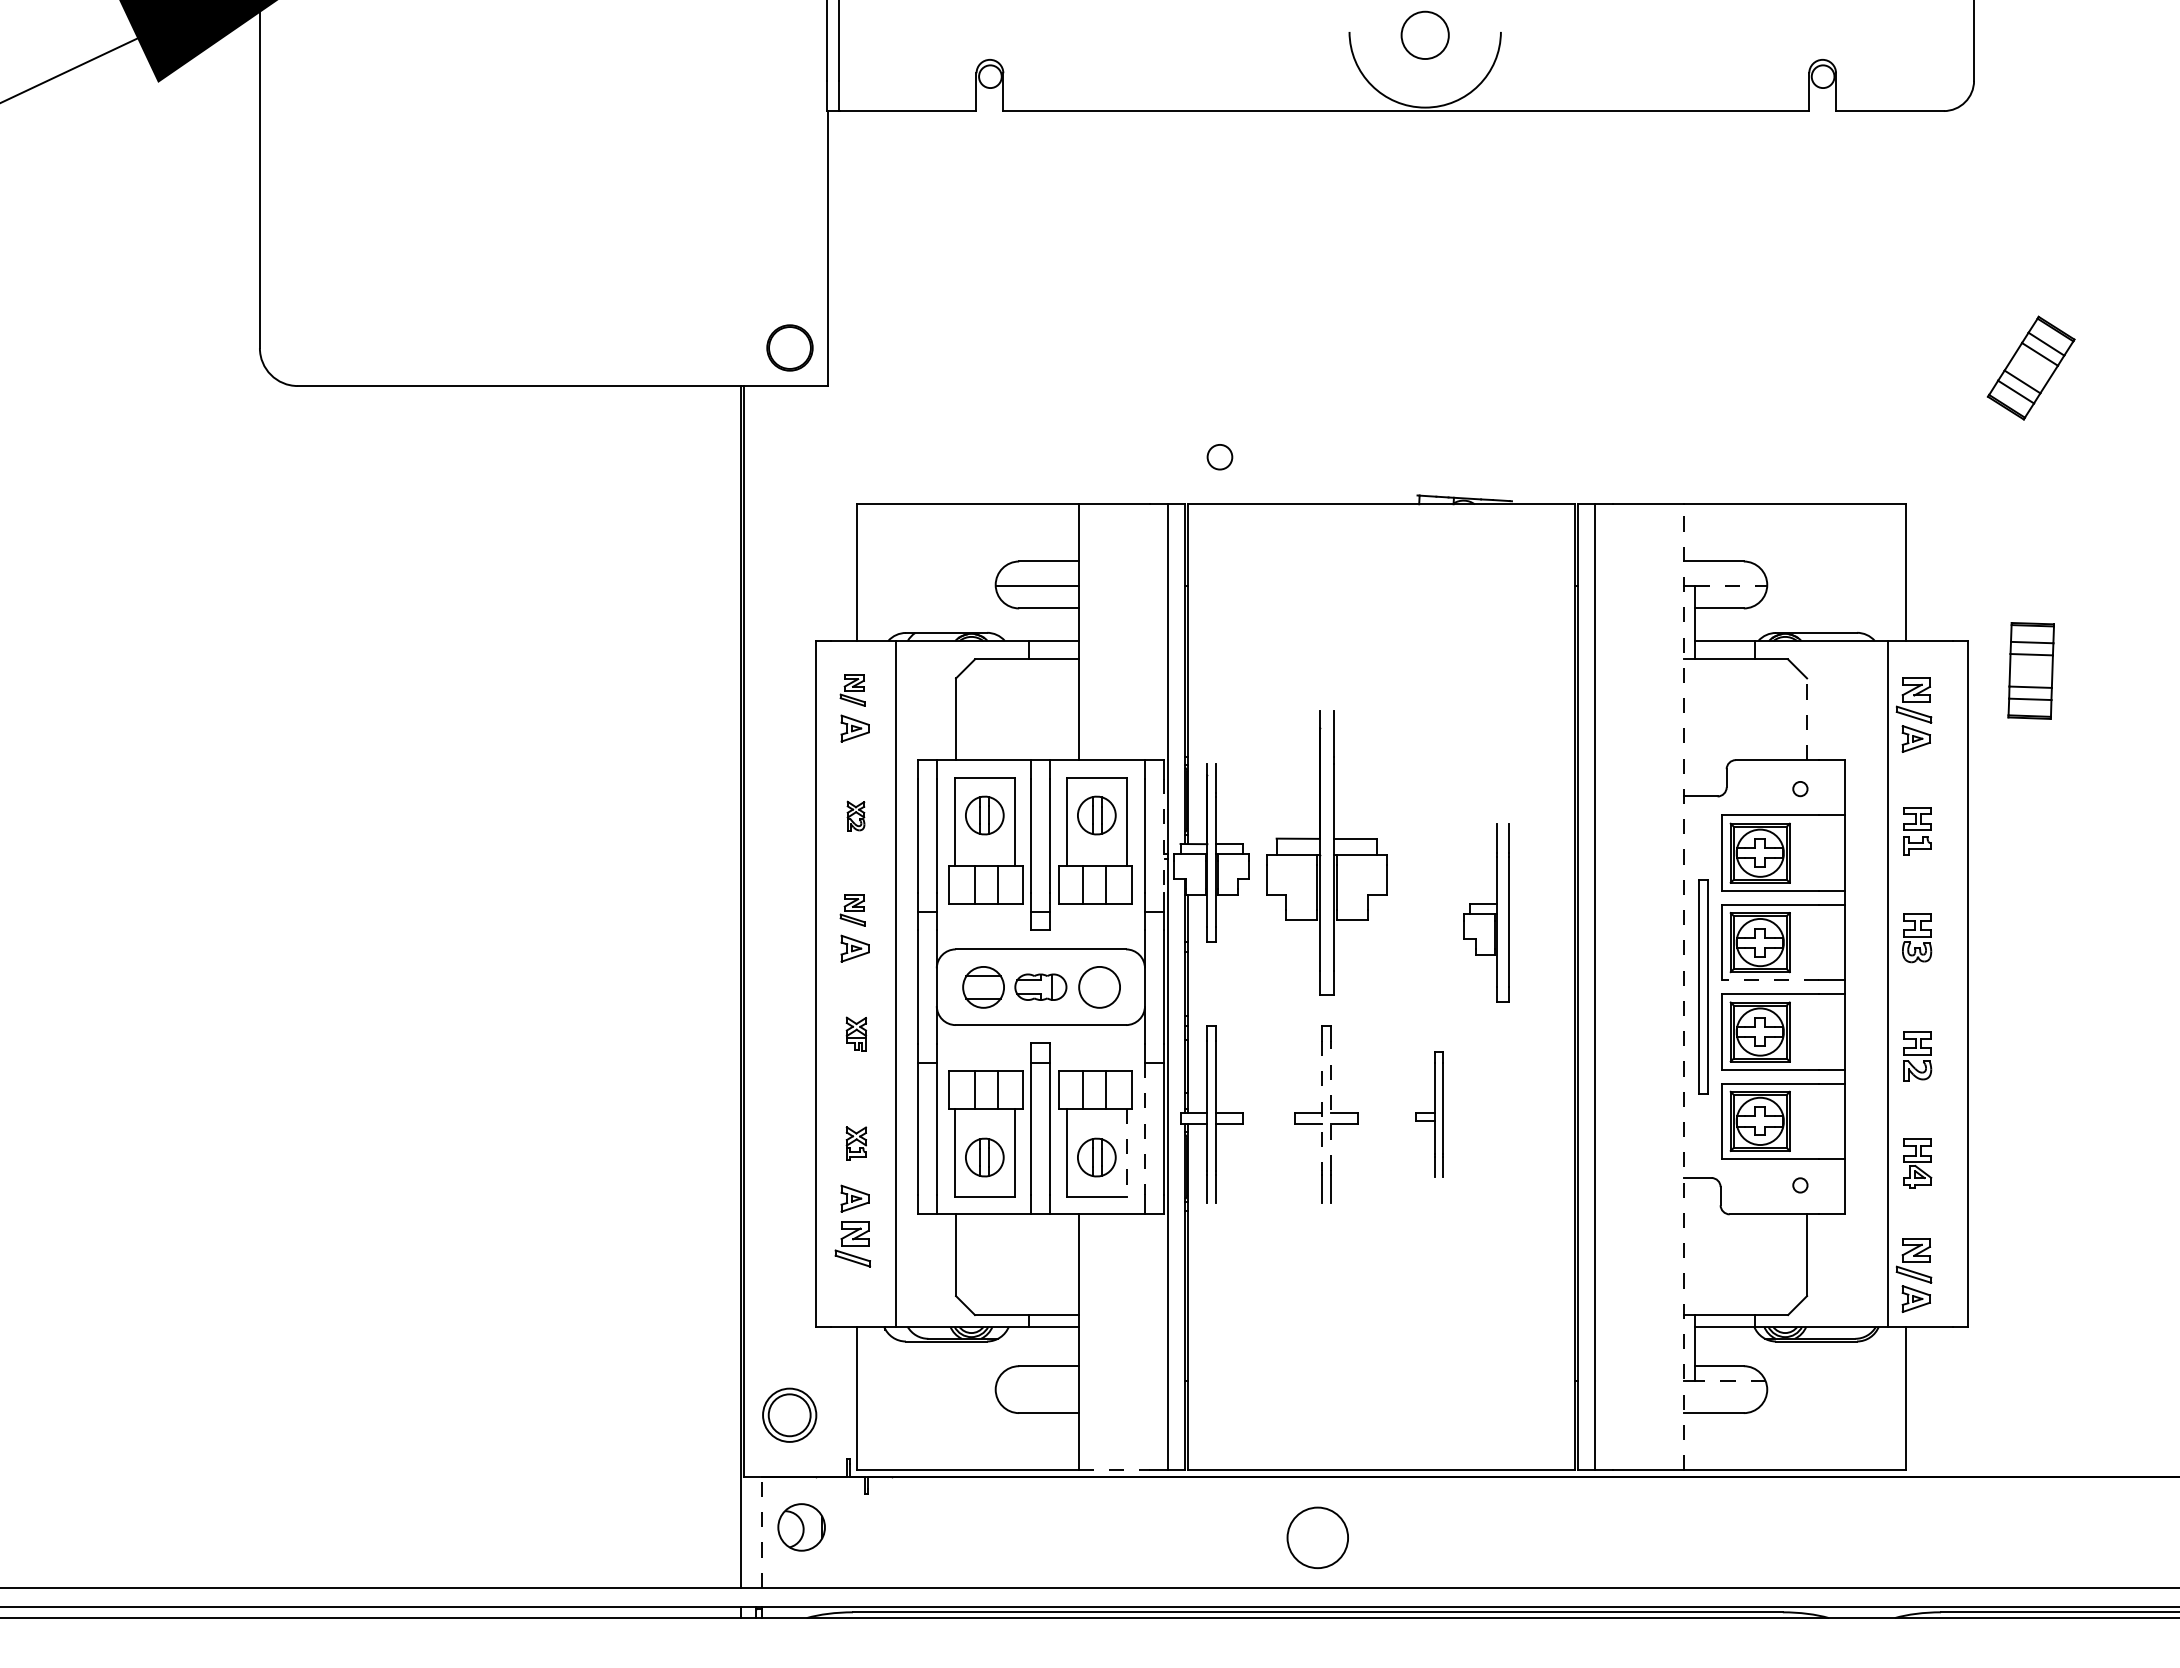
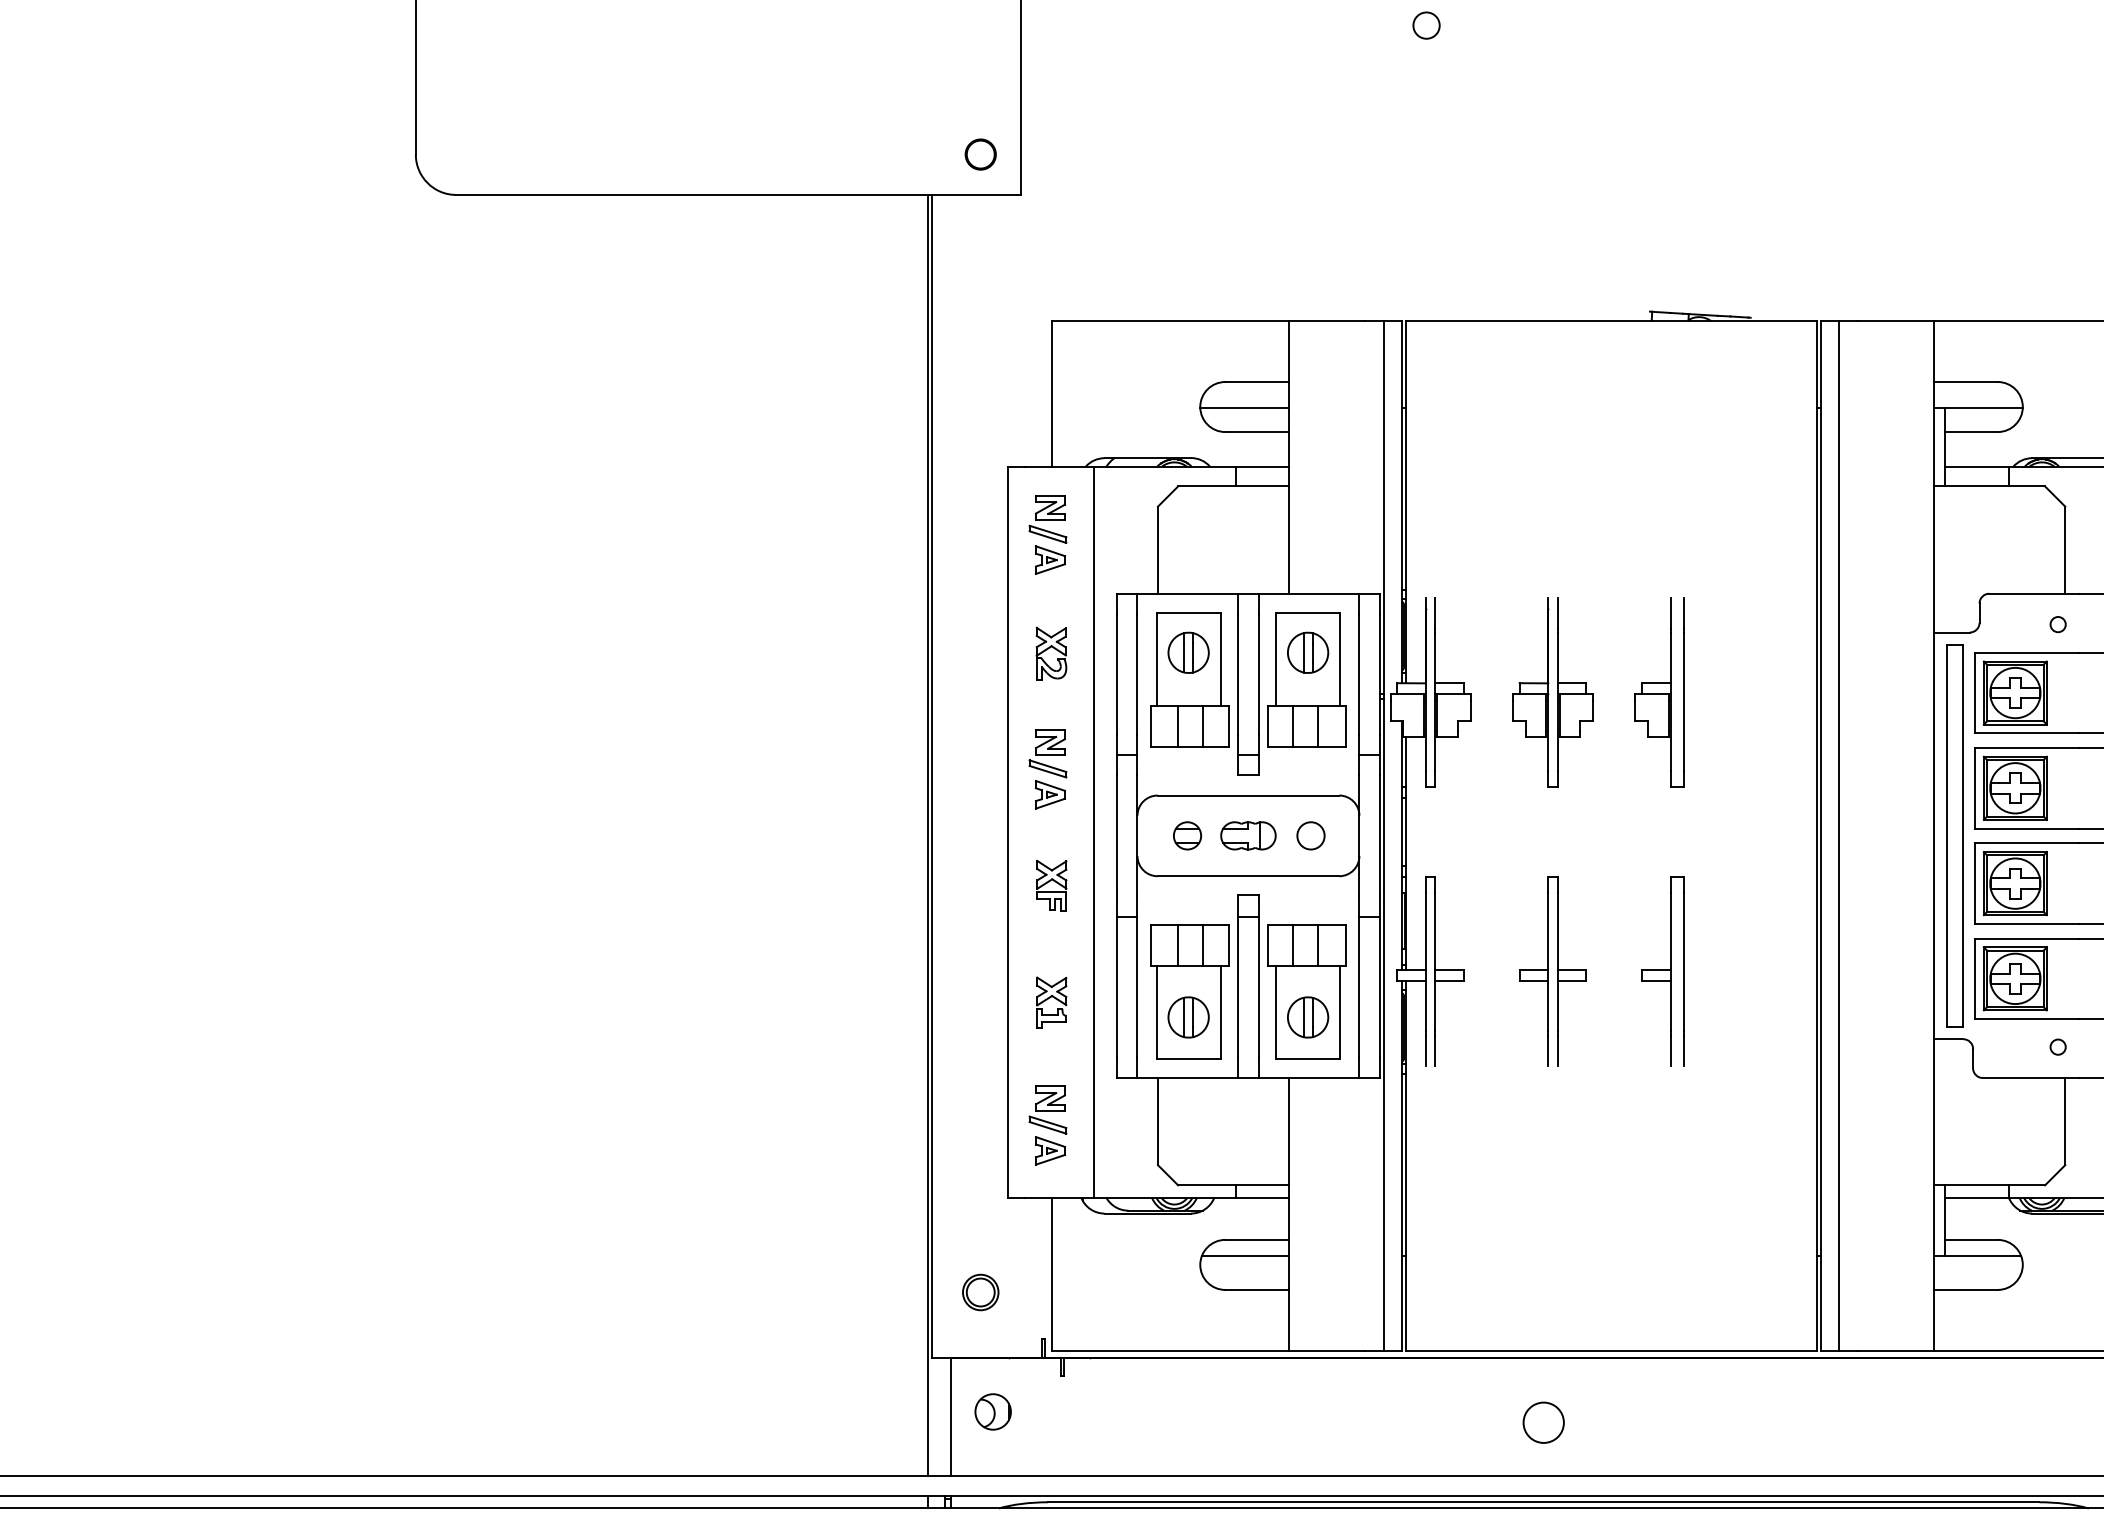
circle: (789, 348) -> (980, 154), size x0.62
circle: (1219, 457) -> (1426, 25), moved
line: (1731, 586) -> (1984, 408), dashed -> solid
part: (852, 690) -> (1047, 519), size x1.43
line: (1807, 719) -> (2065, 550), dashed -> solid
part: (855, 816) -> (1050, 653), size x1.67
line: (1163, 835) -> (1379, 674), dashed -> solid
part: (1326, 852) -> (1552, 692), size x0.62
part: (852, 910) -> (1047, 754), size x1.43
part: (1486, 912) -> (1659, 692), moved
line: (1770, 980) -> (2026, 828), dashed -> solid
part: (983, 986) -> (1187, 835), size x0.62
circle: (1099, 986) -> (1310, 835), size x0.62
part: (1703, 986) -> (1954, 835), size x1.67
line: (1684, 987) -> (1934, 836), dashed -> solid
part: (856, 1033) -> (1051, 885), size x1.43
line: (1322, 1105) -> (1548, 961), dashed -> solid
line: (1330, 1105) -> (1557, 961), dashed -> solid
part: (1429, 1114) -> (1662, 971), size x1.43
line: (1144, 1129) -> (1358, 987), dashed -> solid
part: (856, 1143) -> (1051, 1002), size x1.43
line: (1126, 1153) -> (1339, 1013), dashed -> solid
part: (854, 1198) -> (1049, 1150), moved
line: (1037, 1381) -> (1244, 1256), added
line: (1730, 1381) -> (1983, 1256), dashed -> solid
part: (789, 1415) -> (980, 1292), size x0.62
line: (1114, 1470) -> (1326, 1351), dashed -> solid
part: (800, 1527) -> (992, 1411), size x0.71
line: (761, 1532) -> (950, 1417), dashed -> solid
circle: (1317, 1537) -> (1543, 1422), size x0.62

